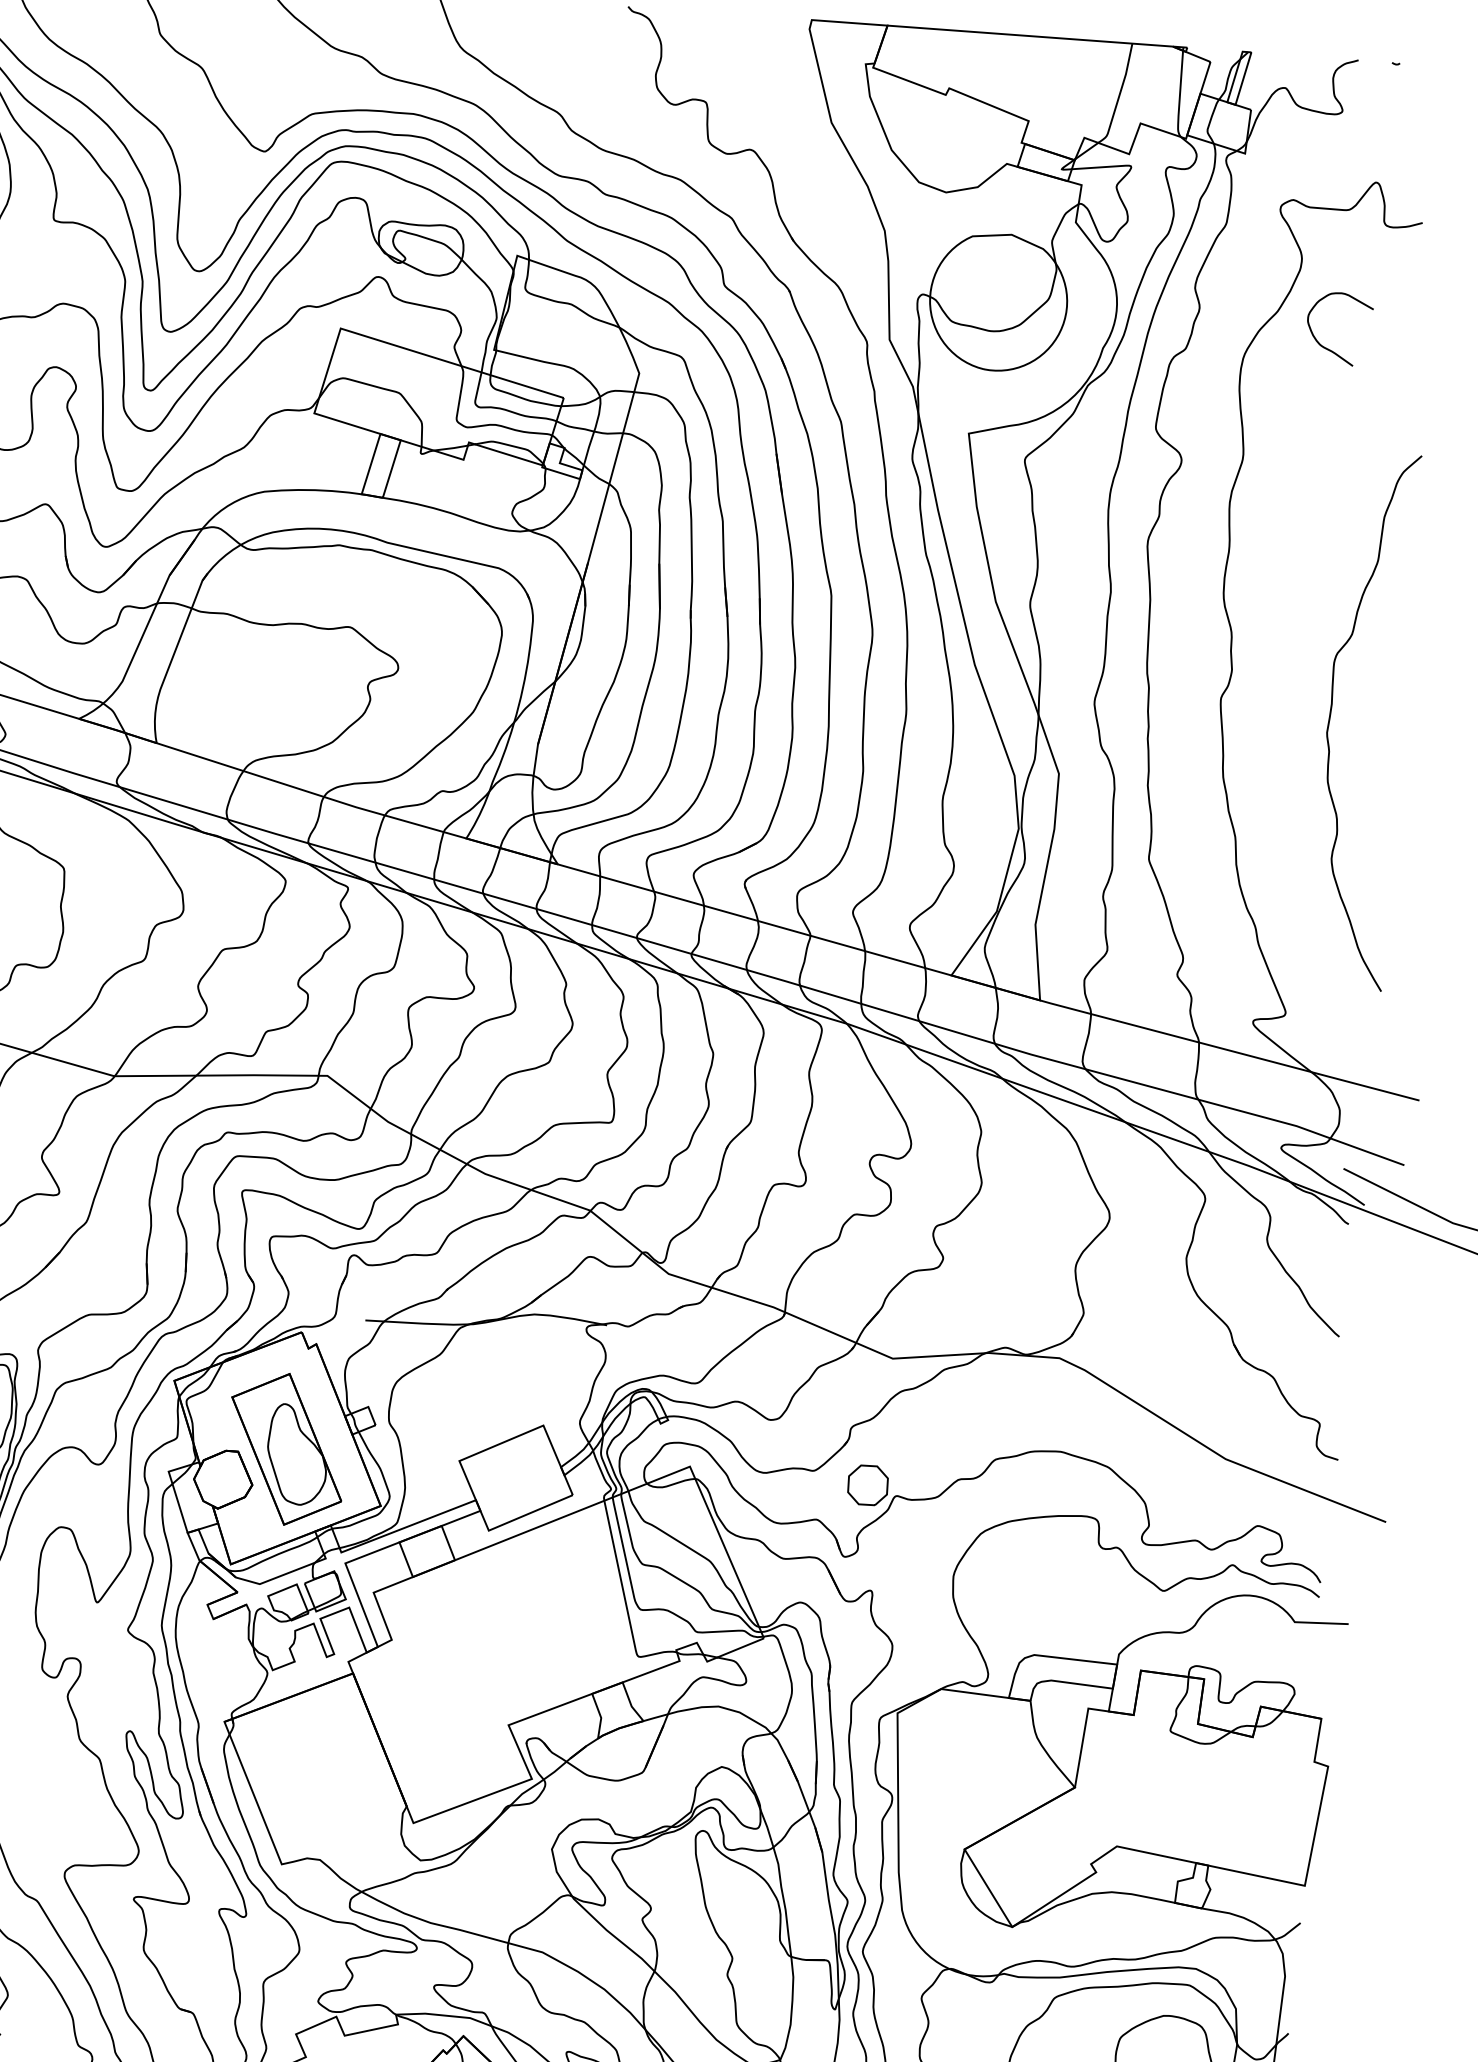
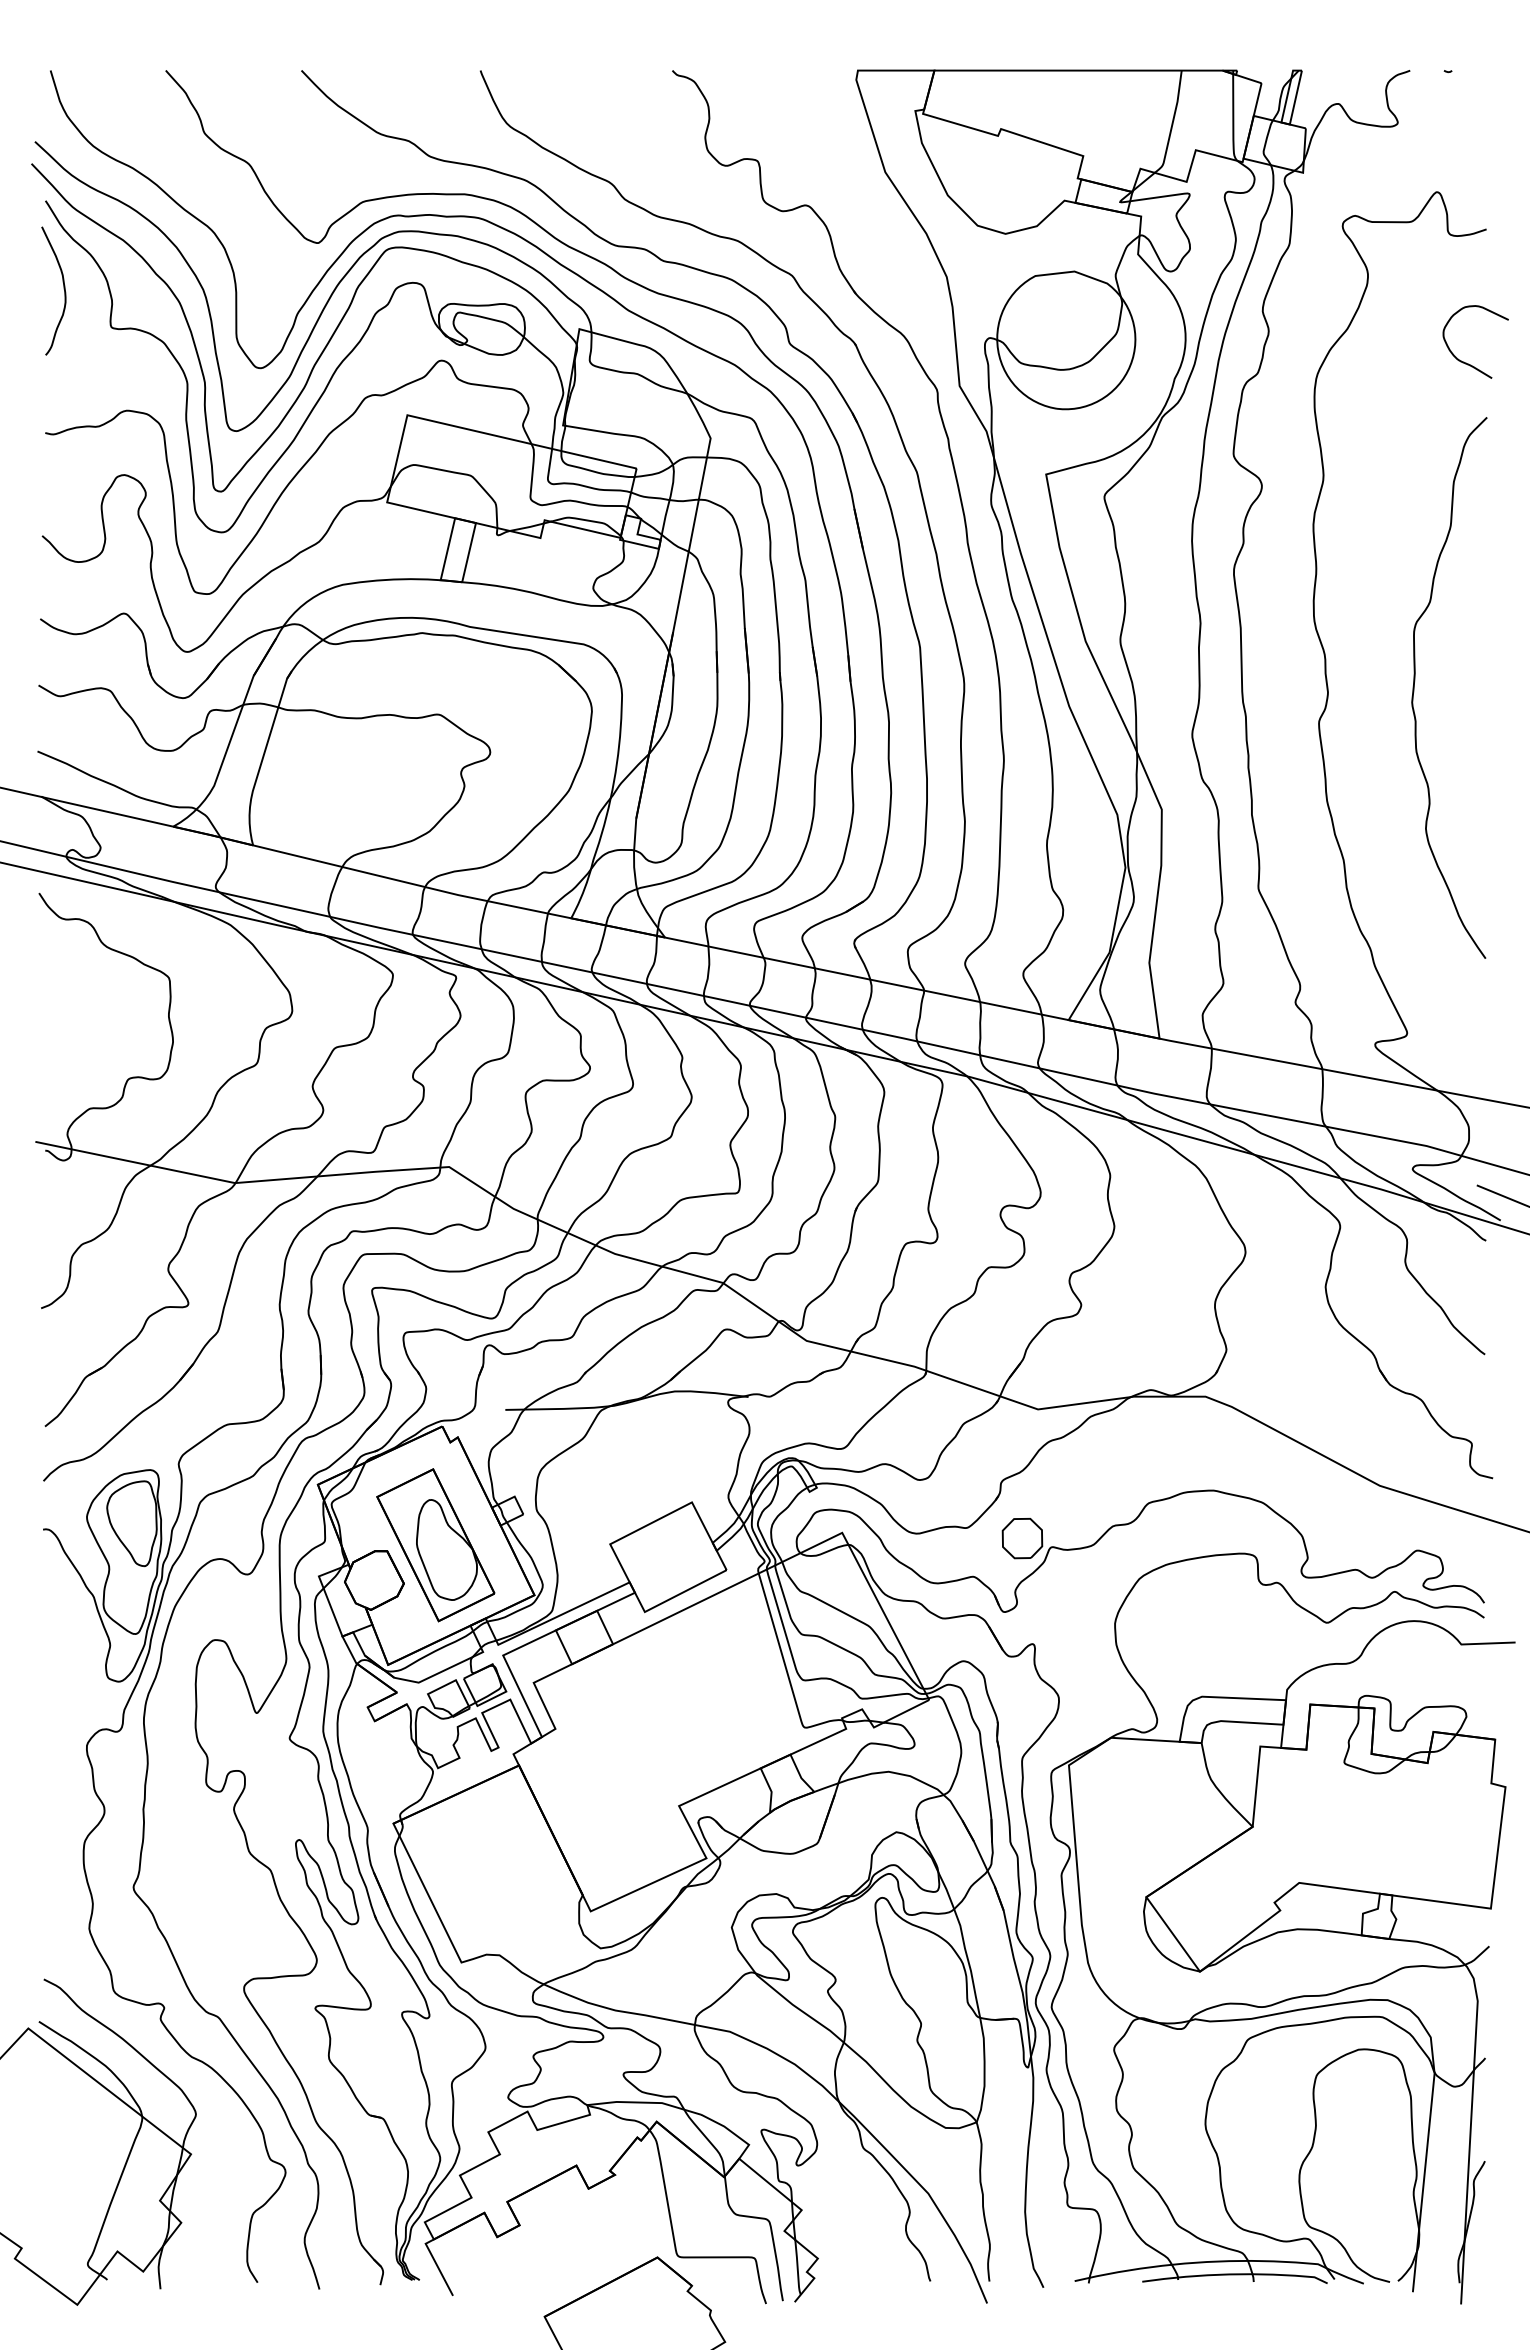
curve: (1328, 348) -> (1466, 362), moved
curve: (1331, 712) -> (1415, 681), moved

